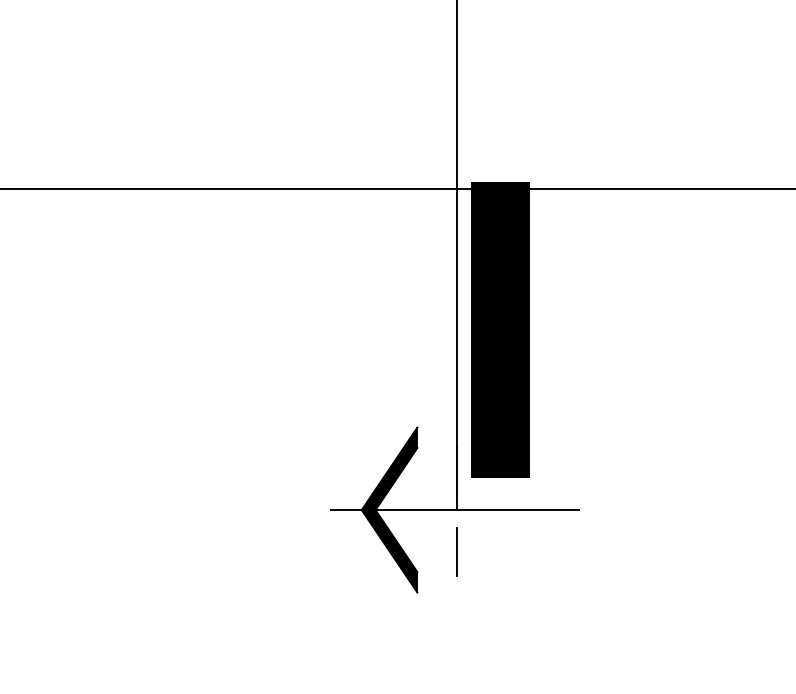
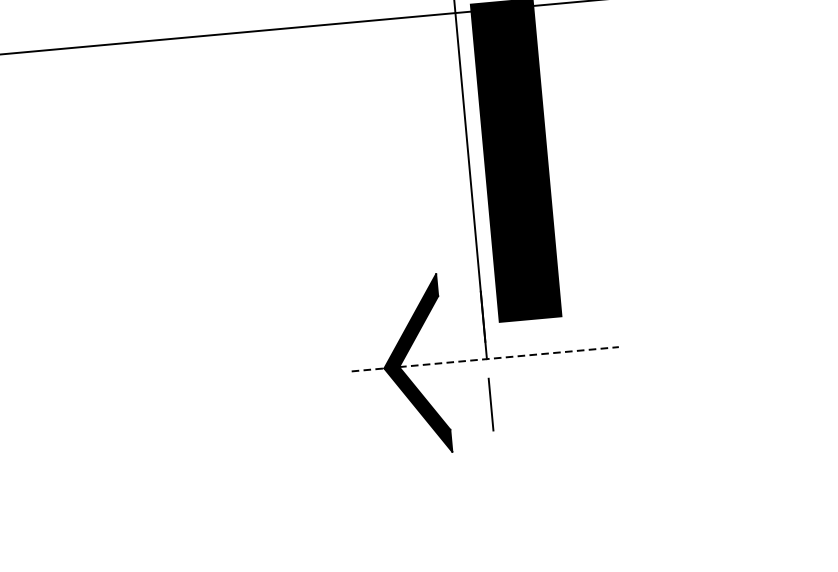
line: (455, 510) -> (485, 359), solid -> dashed

